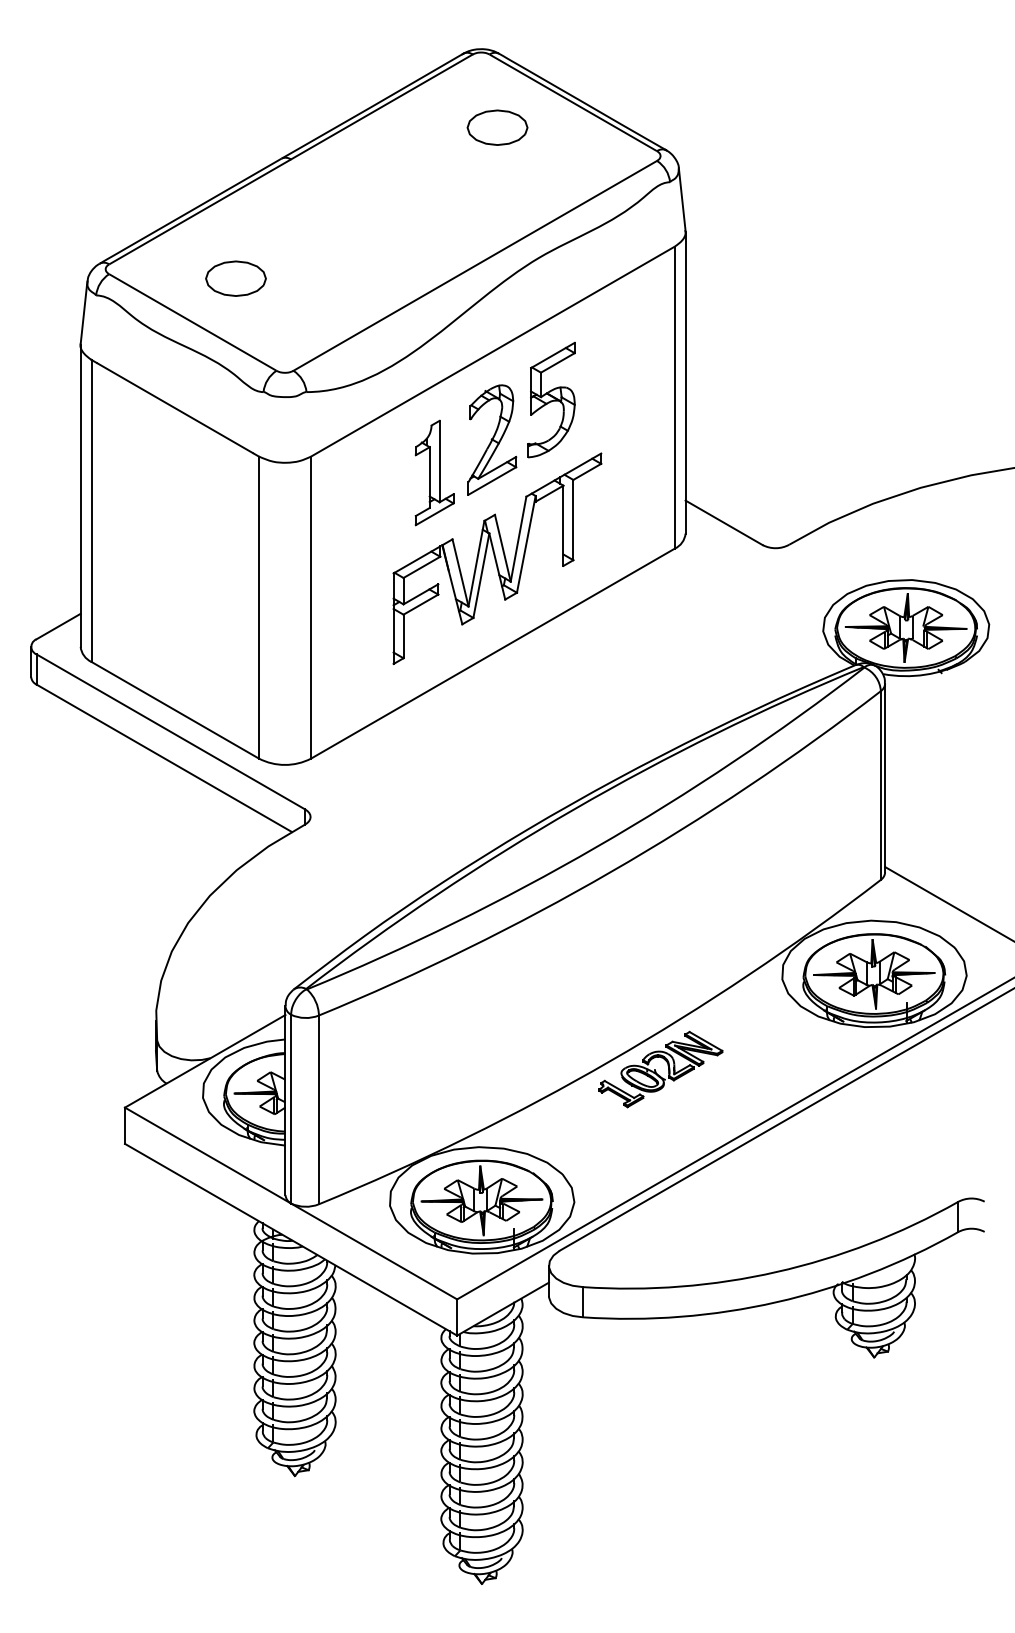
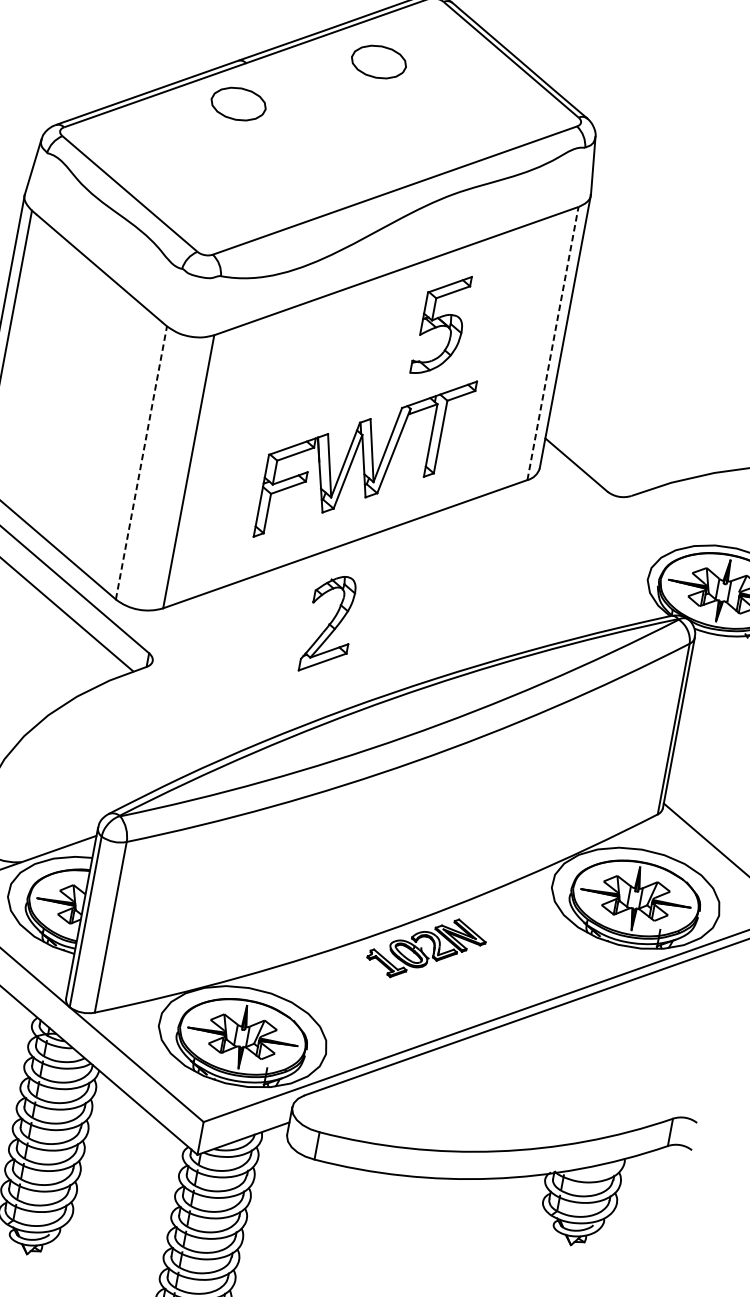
part: (497, 127) -> (378, 61), moved
part: (235, 278) -> (238, 103), moved
line: (674, 397) -> (552, 343), solid -> dashed
part: (492, 439) -> (329, 624), moved
part: (434, 472) -> (323, 370), removed
line: (258, 607) -> (141, 462), solid -> dashed

